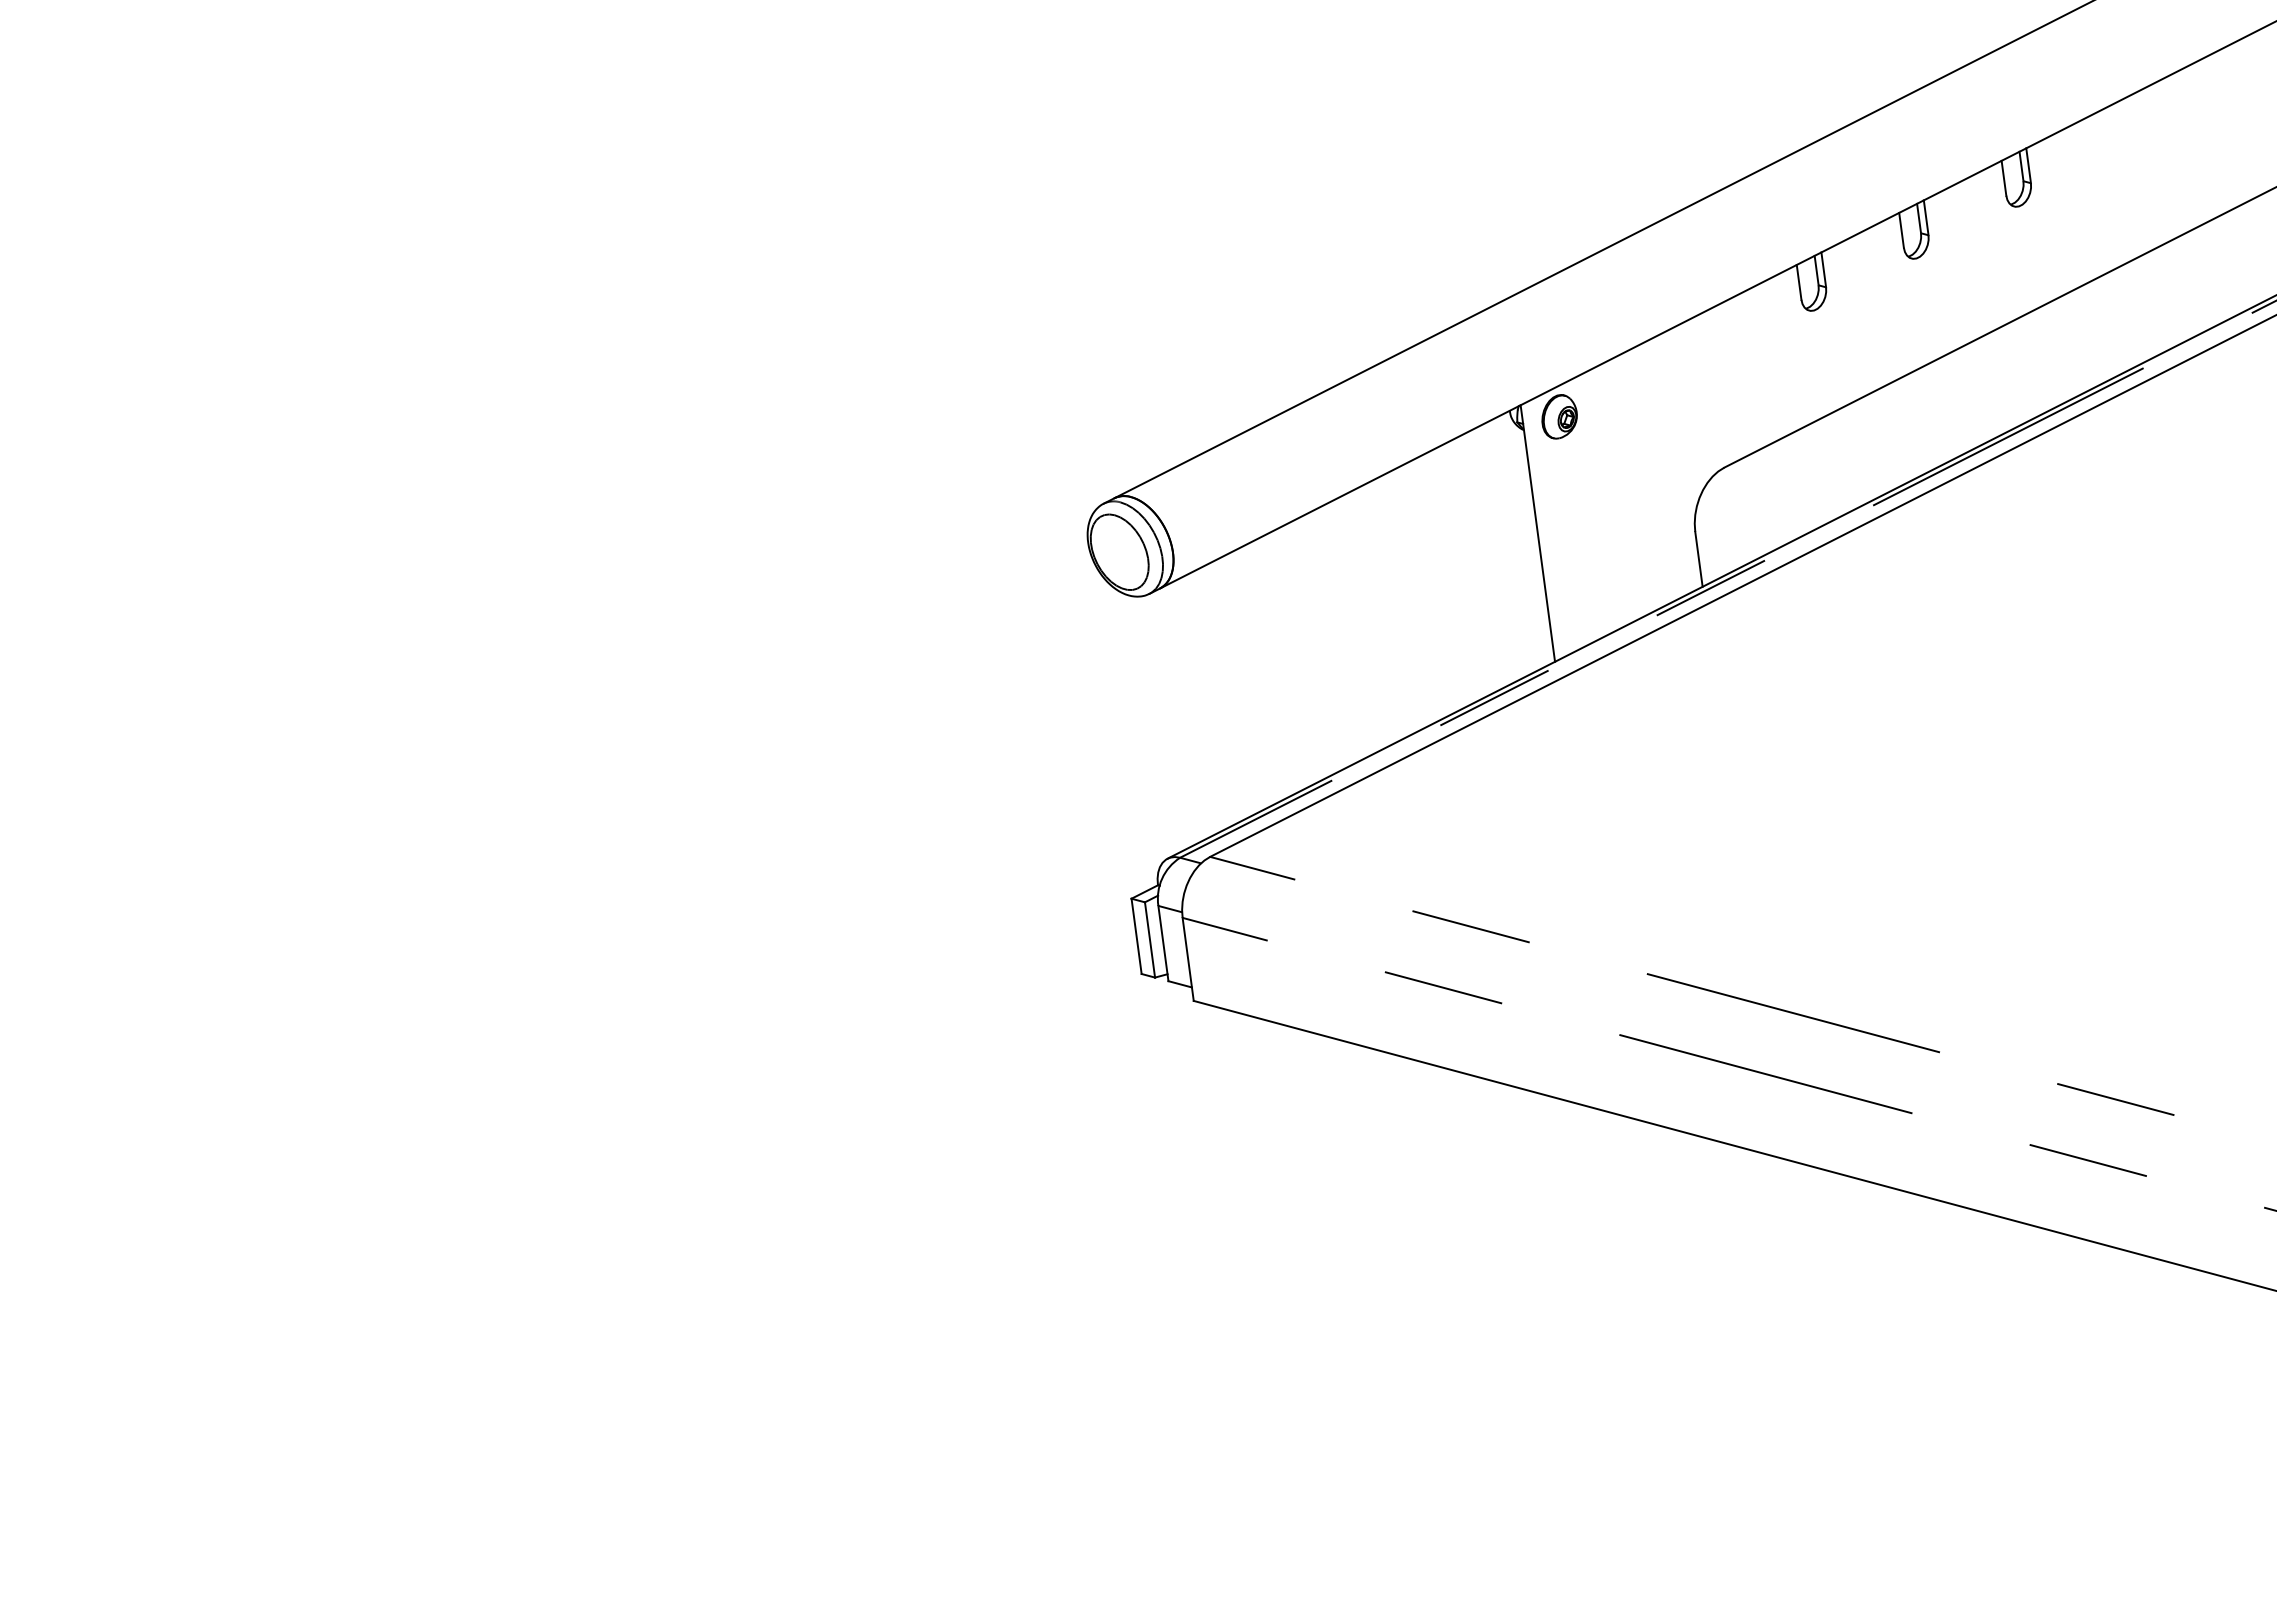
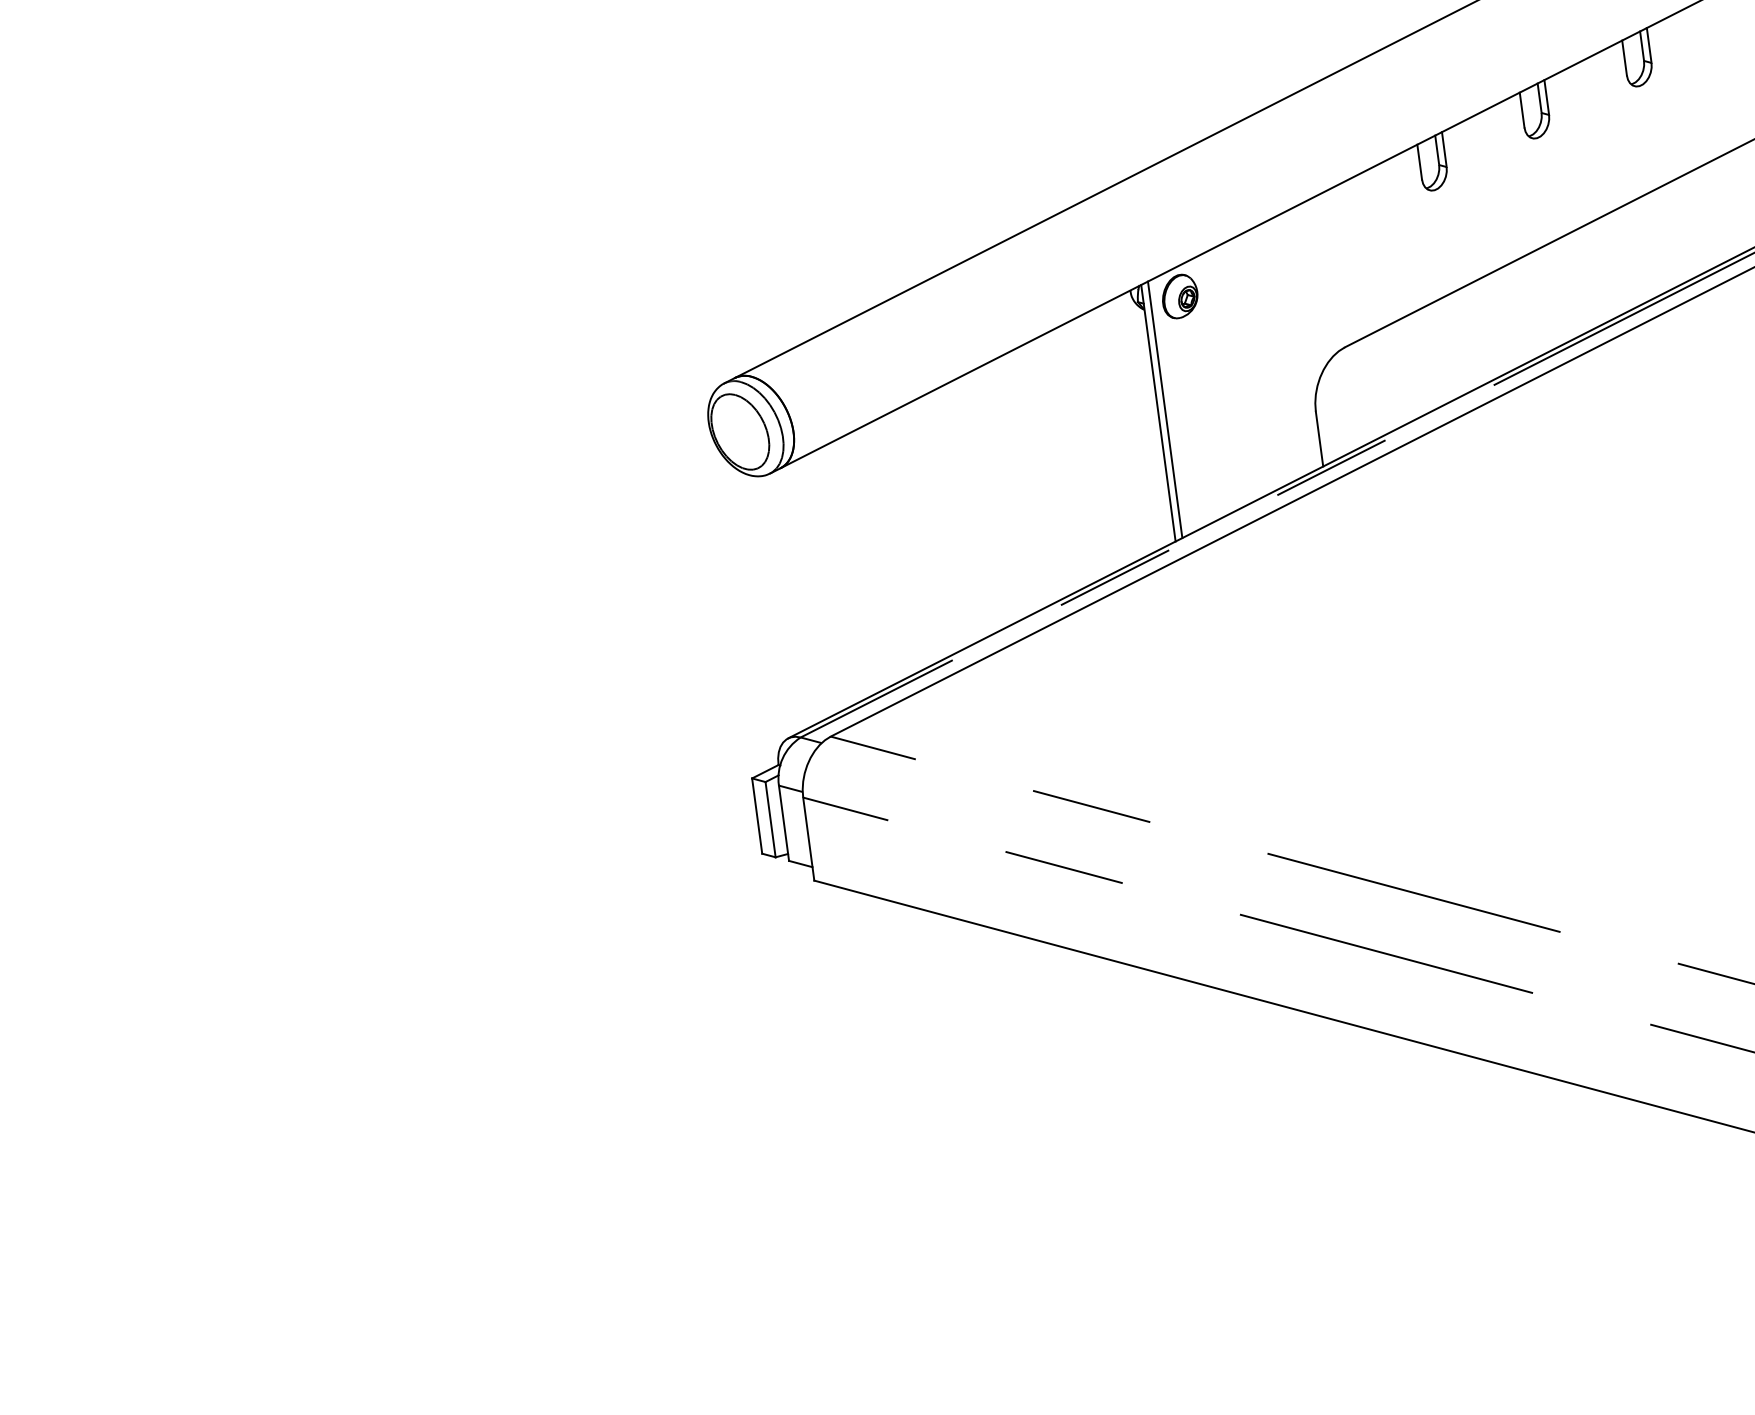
line: (1544, 529) -> (1165, 409), added

